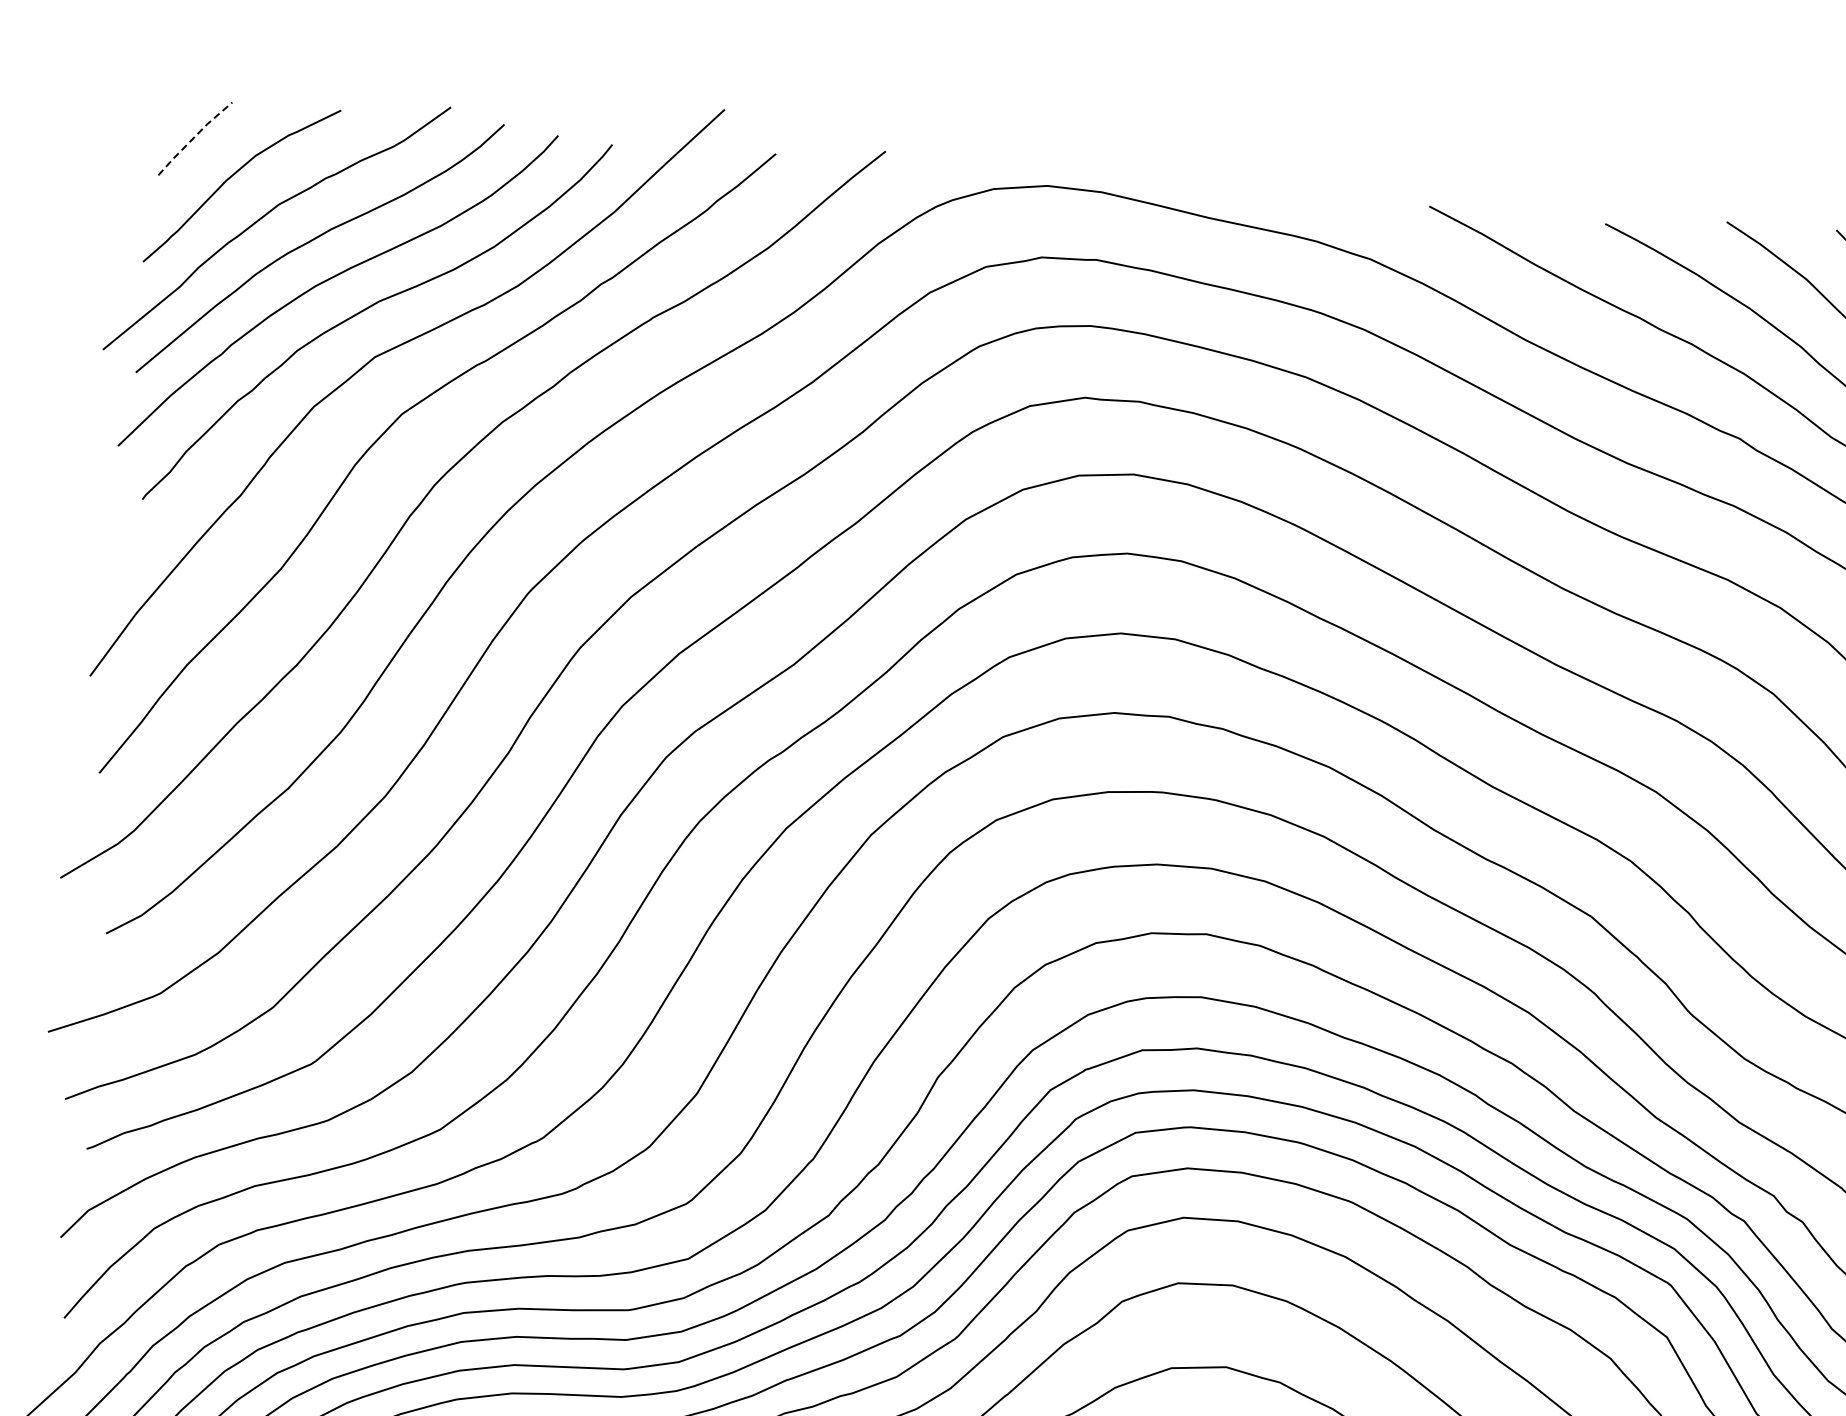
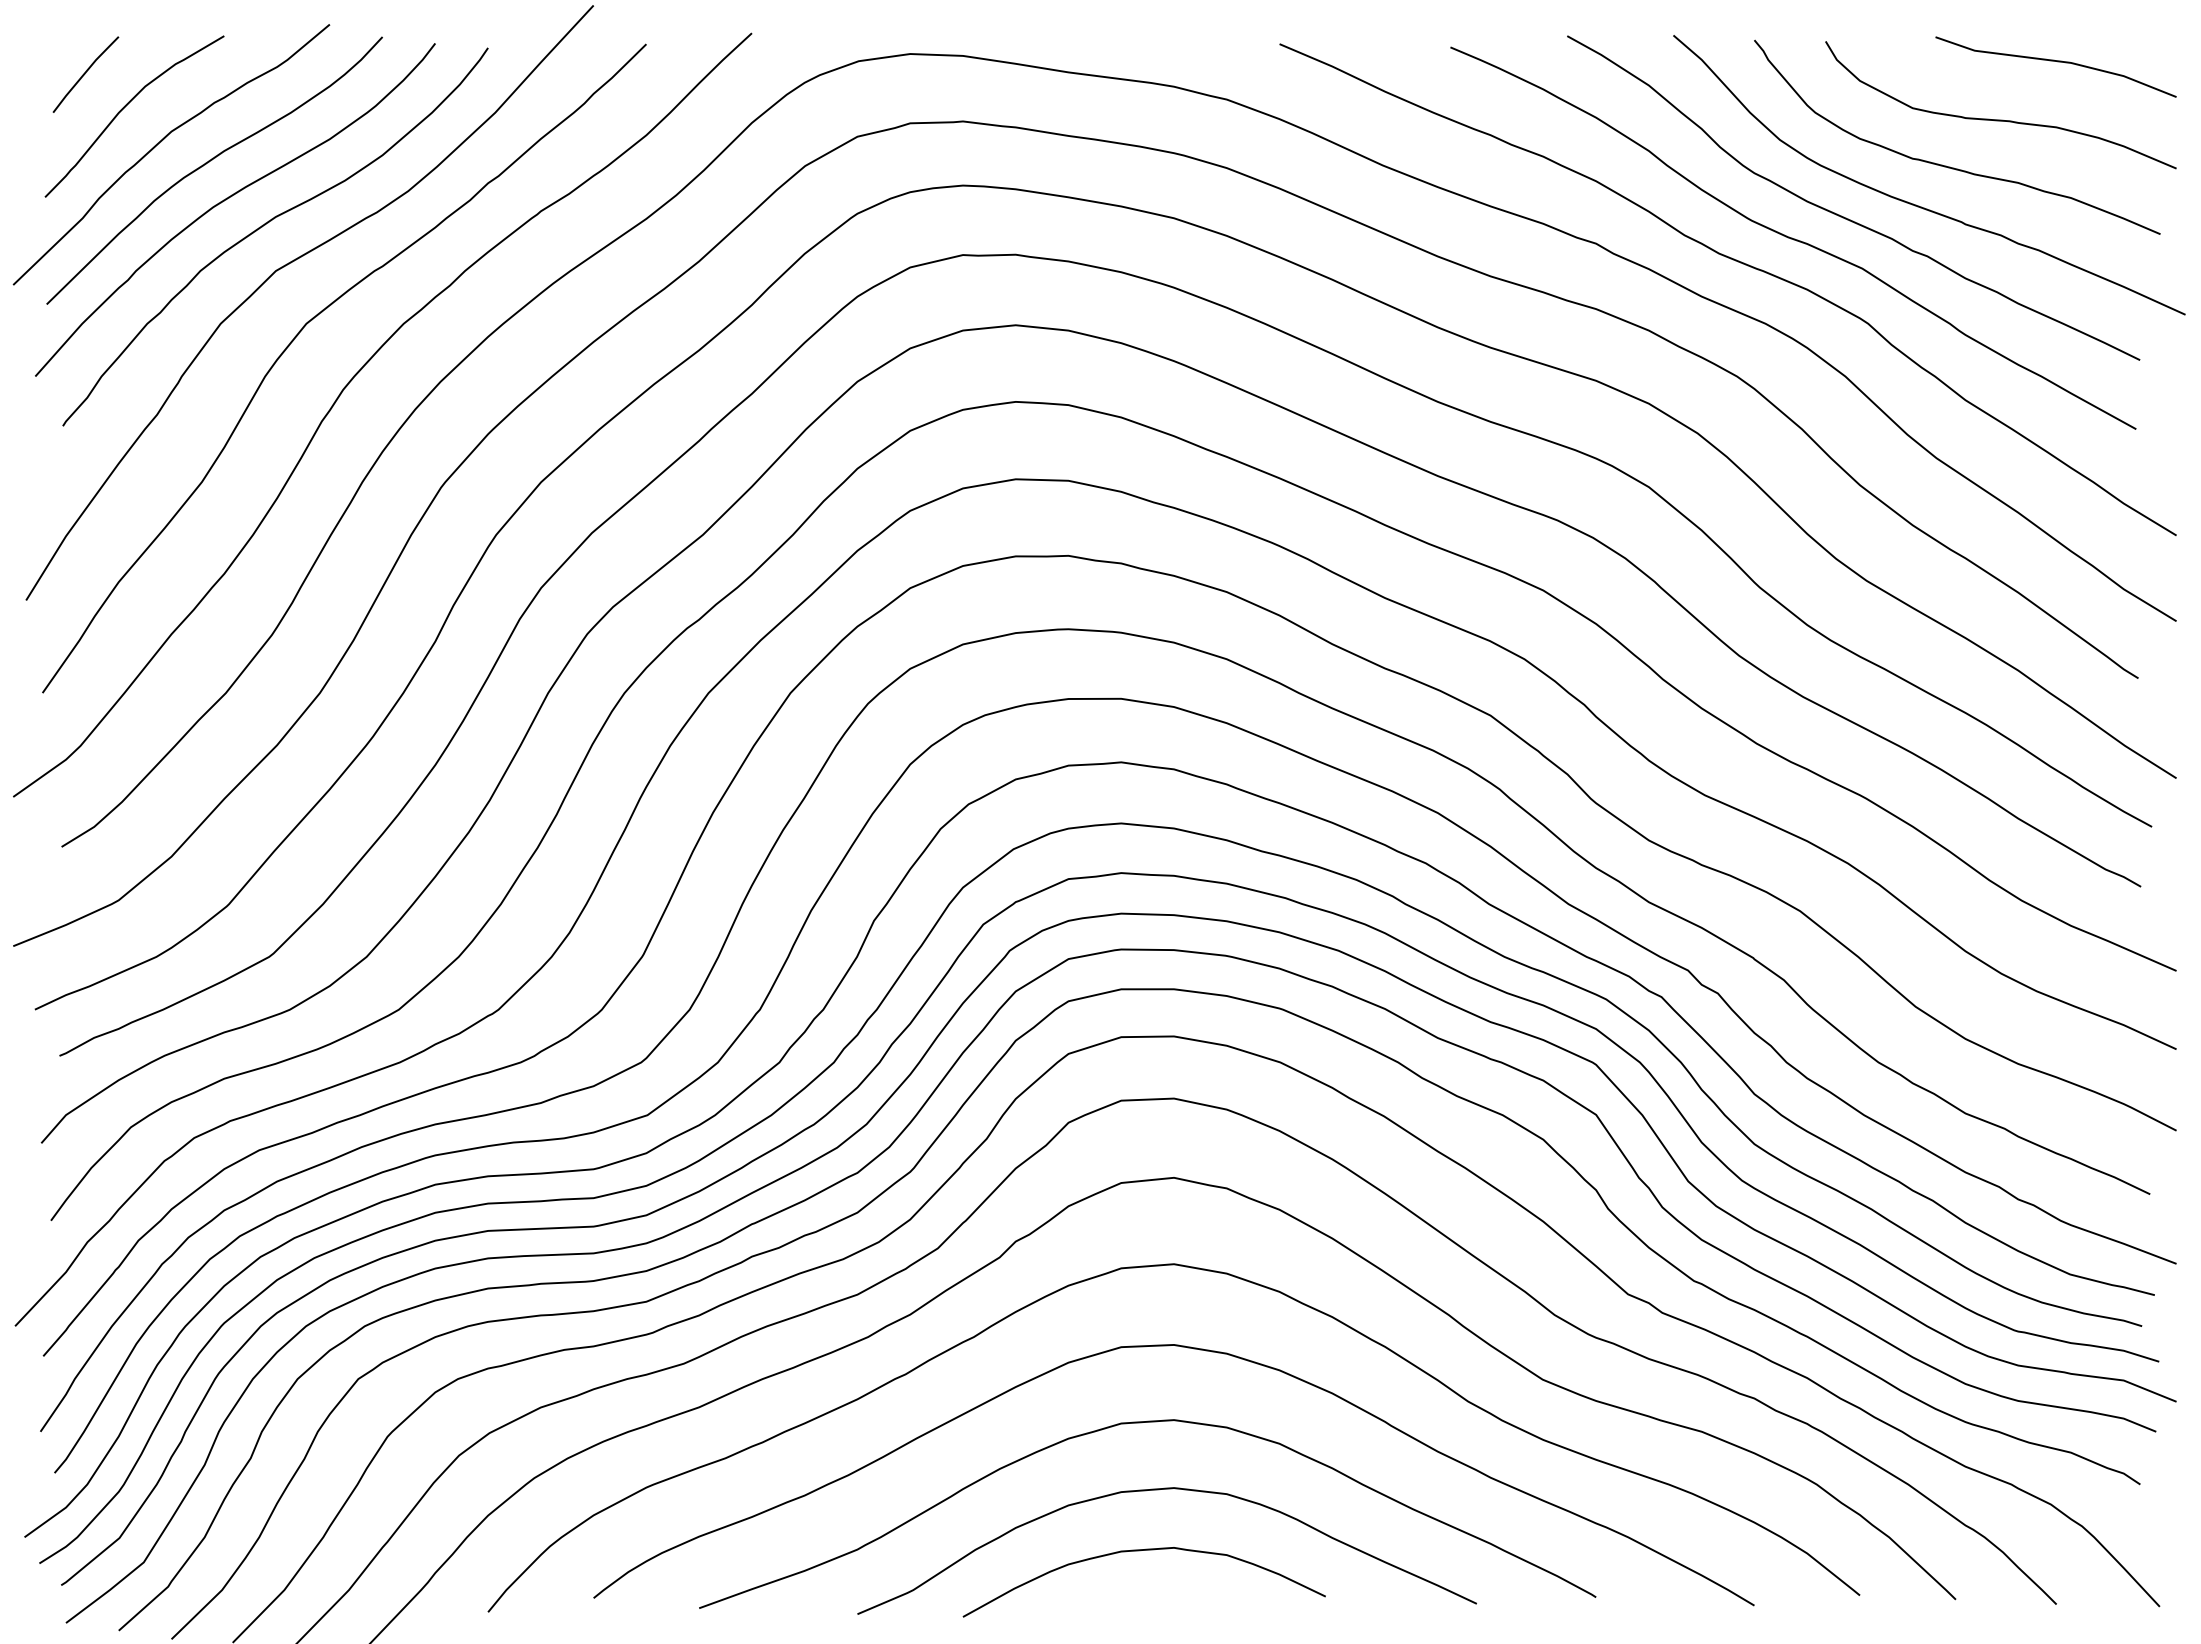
line: (193, 137) -> (84, 73), dashed -> solid

